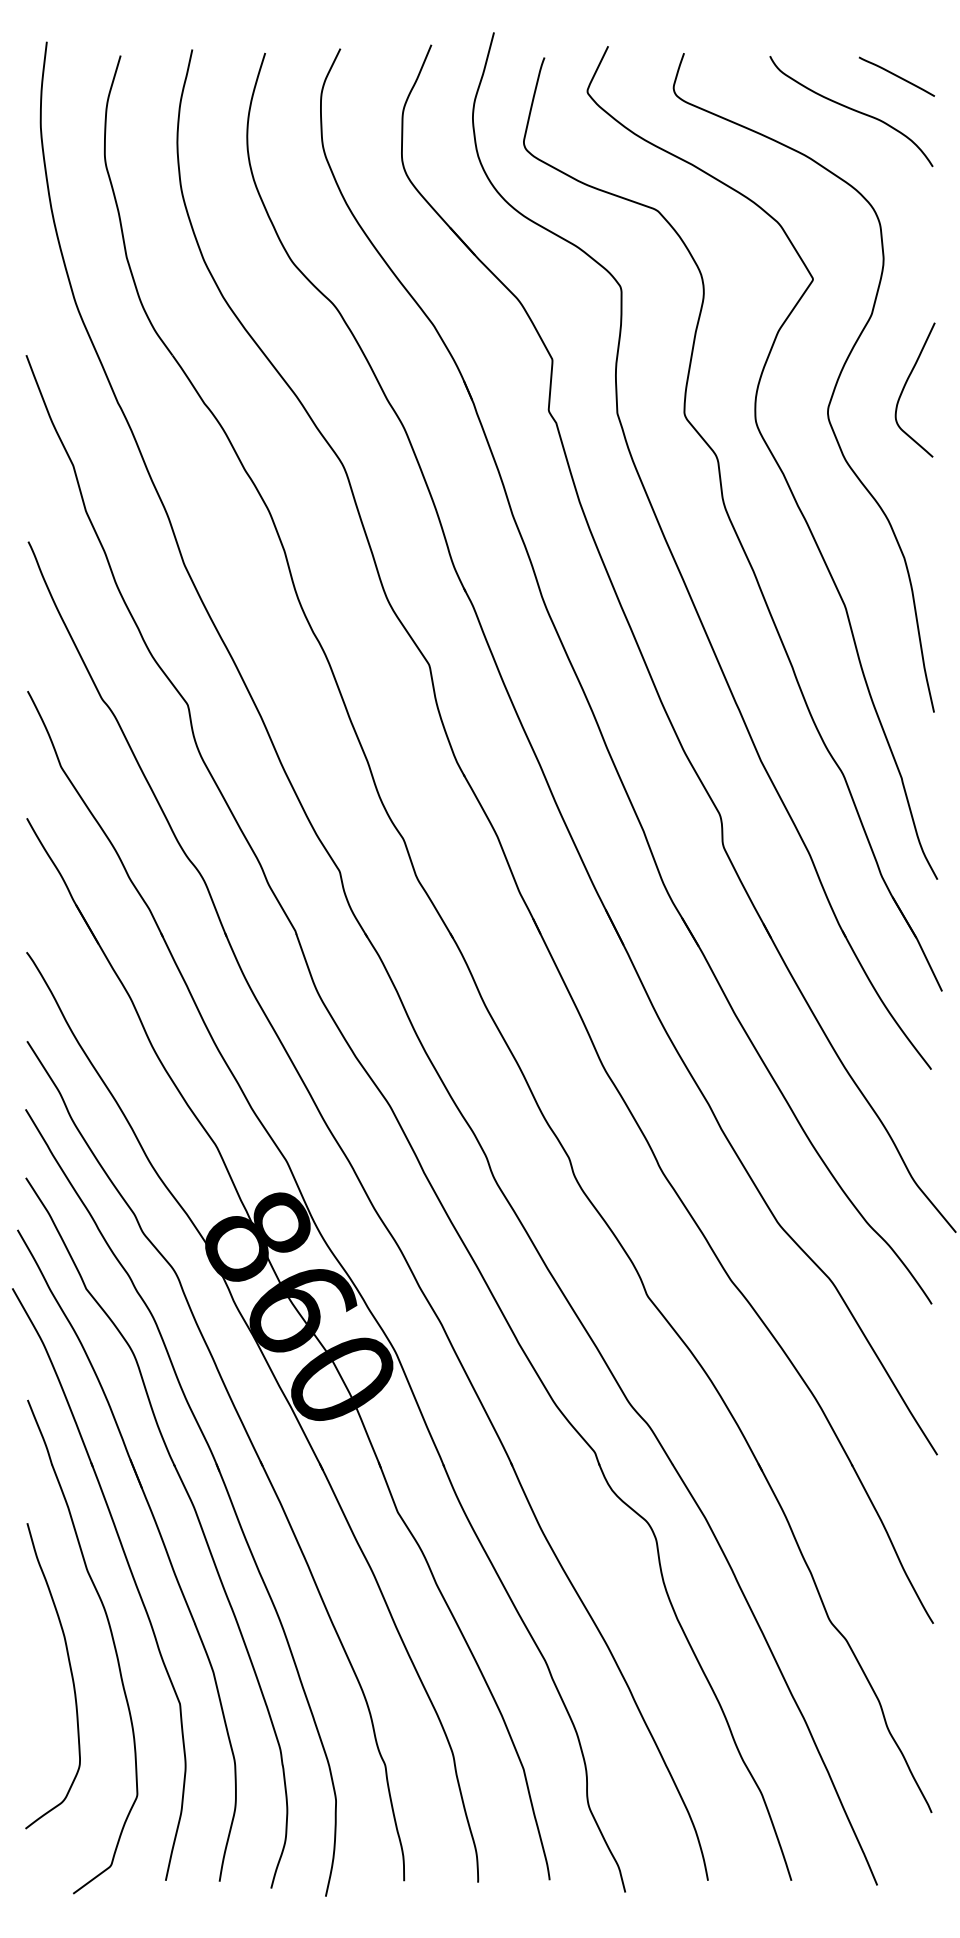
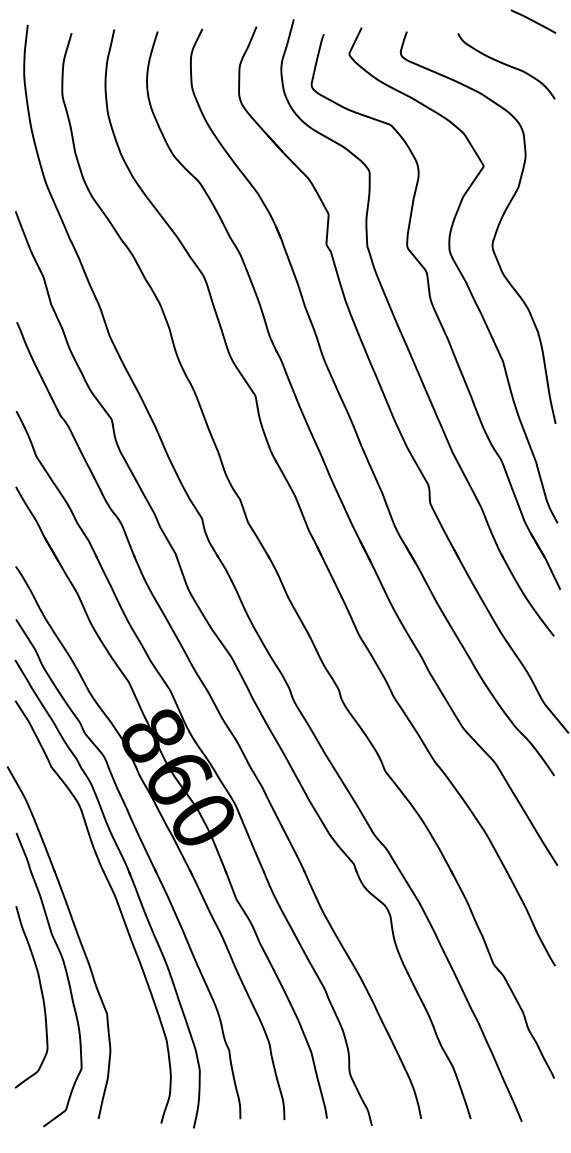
line: (896, 76) -> (533, 21), moved
curve: (906, 385) -> (539, 229), removed
part: (162, 1545) -> (96, 919), removed

